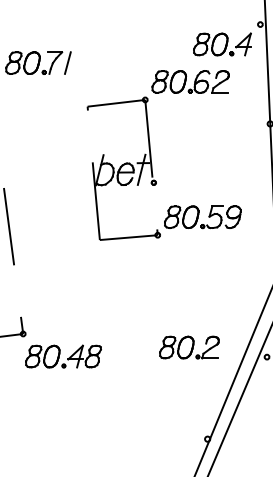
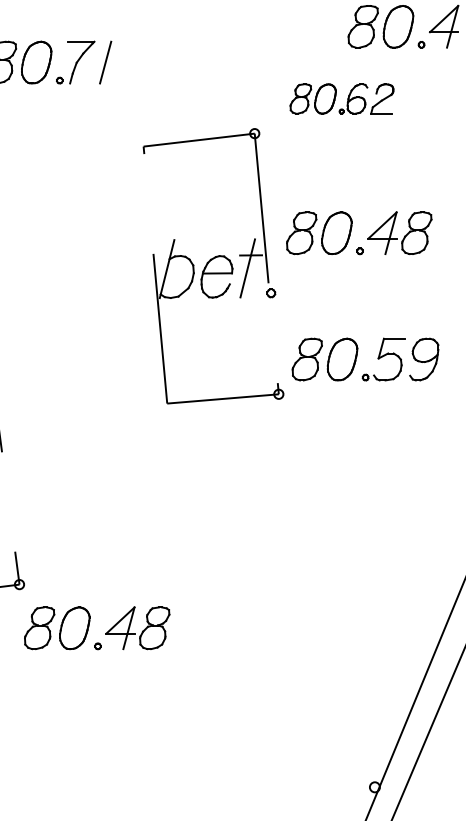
part: (190, 81) -> (341, 98), size x0.7
part: (199, 151) -> (359, 232), added
part: (189, 347) -> (339, 610), removed

